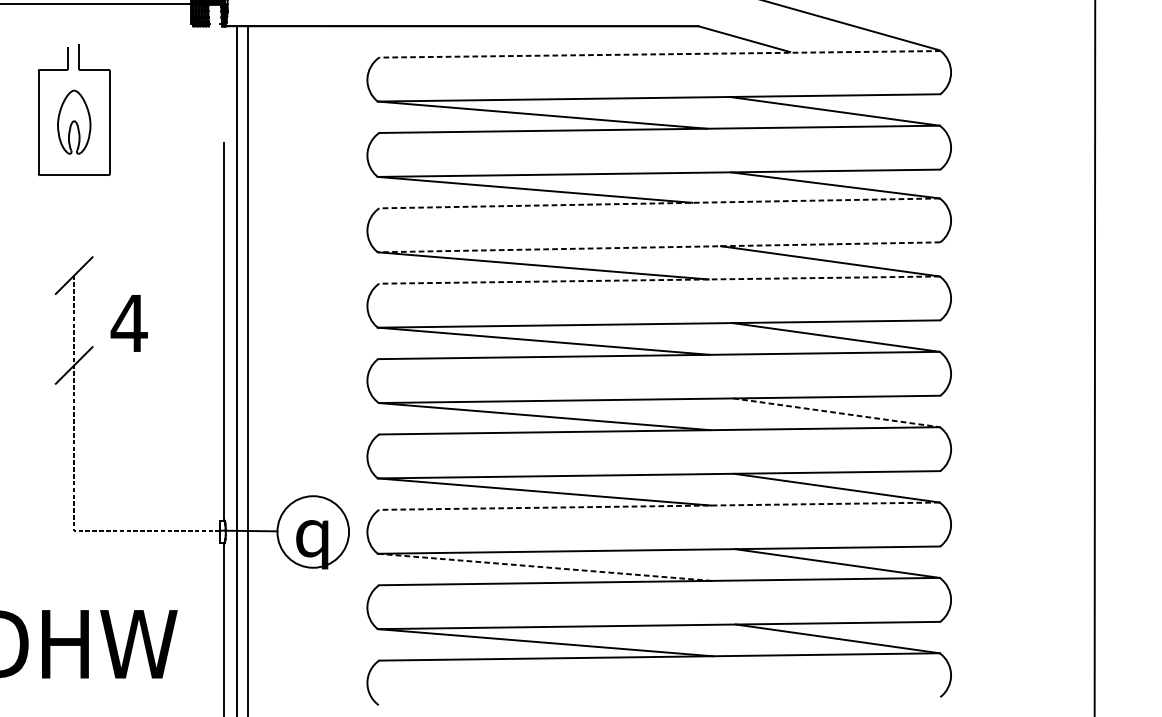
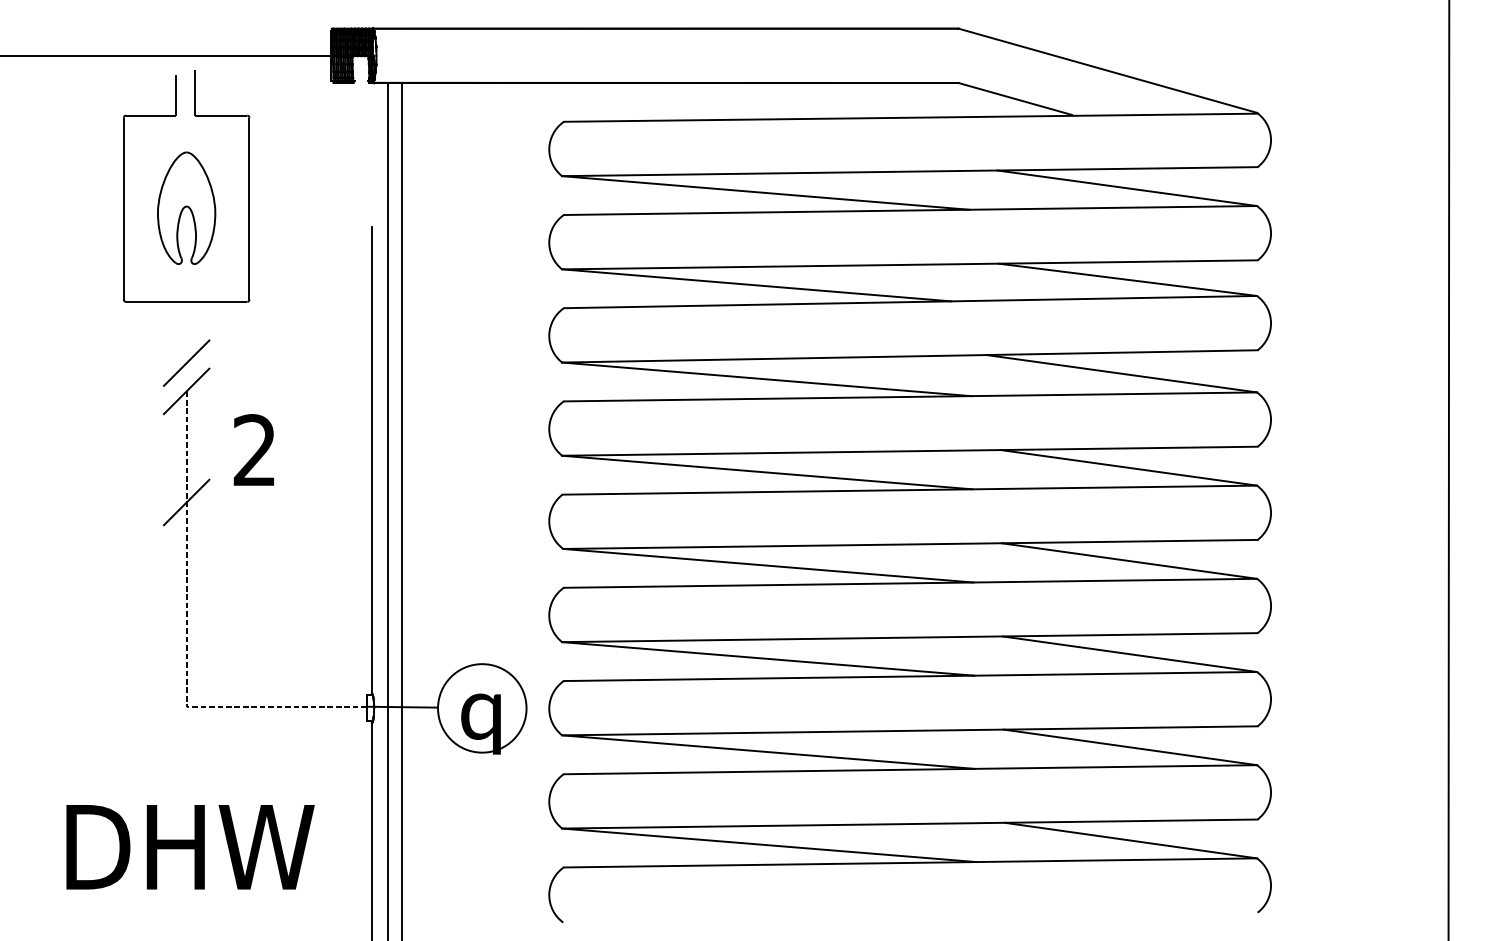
line: (659, 54) -> (910, 117), dashed -> solid
part: (74, 109) -> (186, 186), size x1.43
line: (659, 203) -> (910, 302), dashed -> solid
line: (658, 247) -> (909, 356), dashed -> solid
line: (74, 252) -> (186, 362), added
line: (659, 279) -> (910, 396), dashed -> solid
text: (129, 322) -> (254, 449), 4 -> 2
line: (836, 413) -> (1129, 561), dashed -> solid
line: (659, 506) -> (910, 676), dashed -> solid
line: (545, 567) -> (769, 752), dashed -> solid

